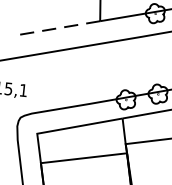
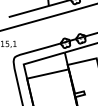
line: (58, 27) -> (28, 11), dashed -> solid

